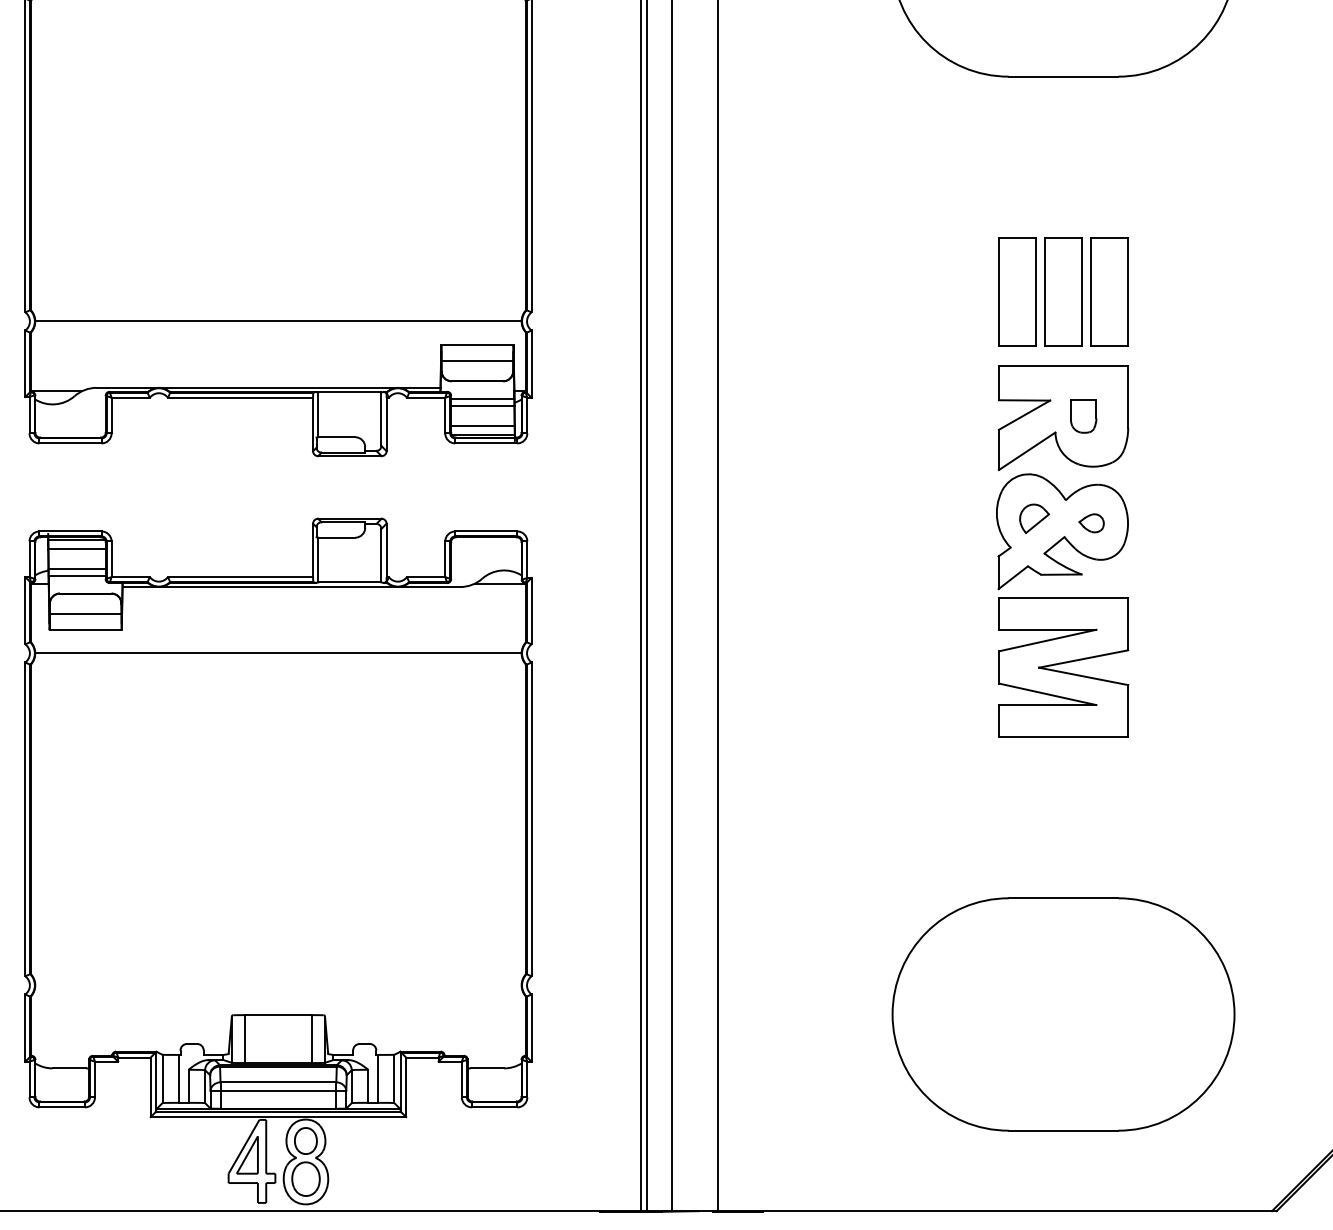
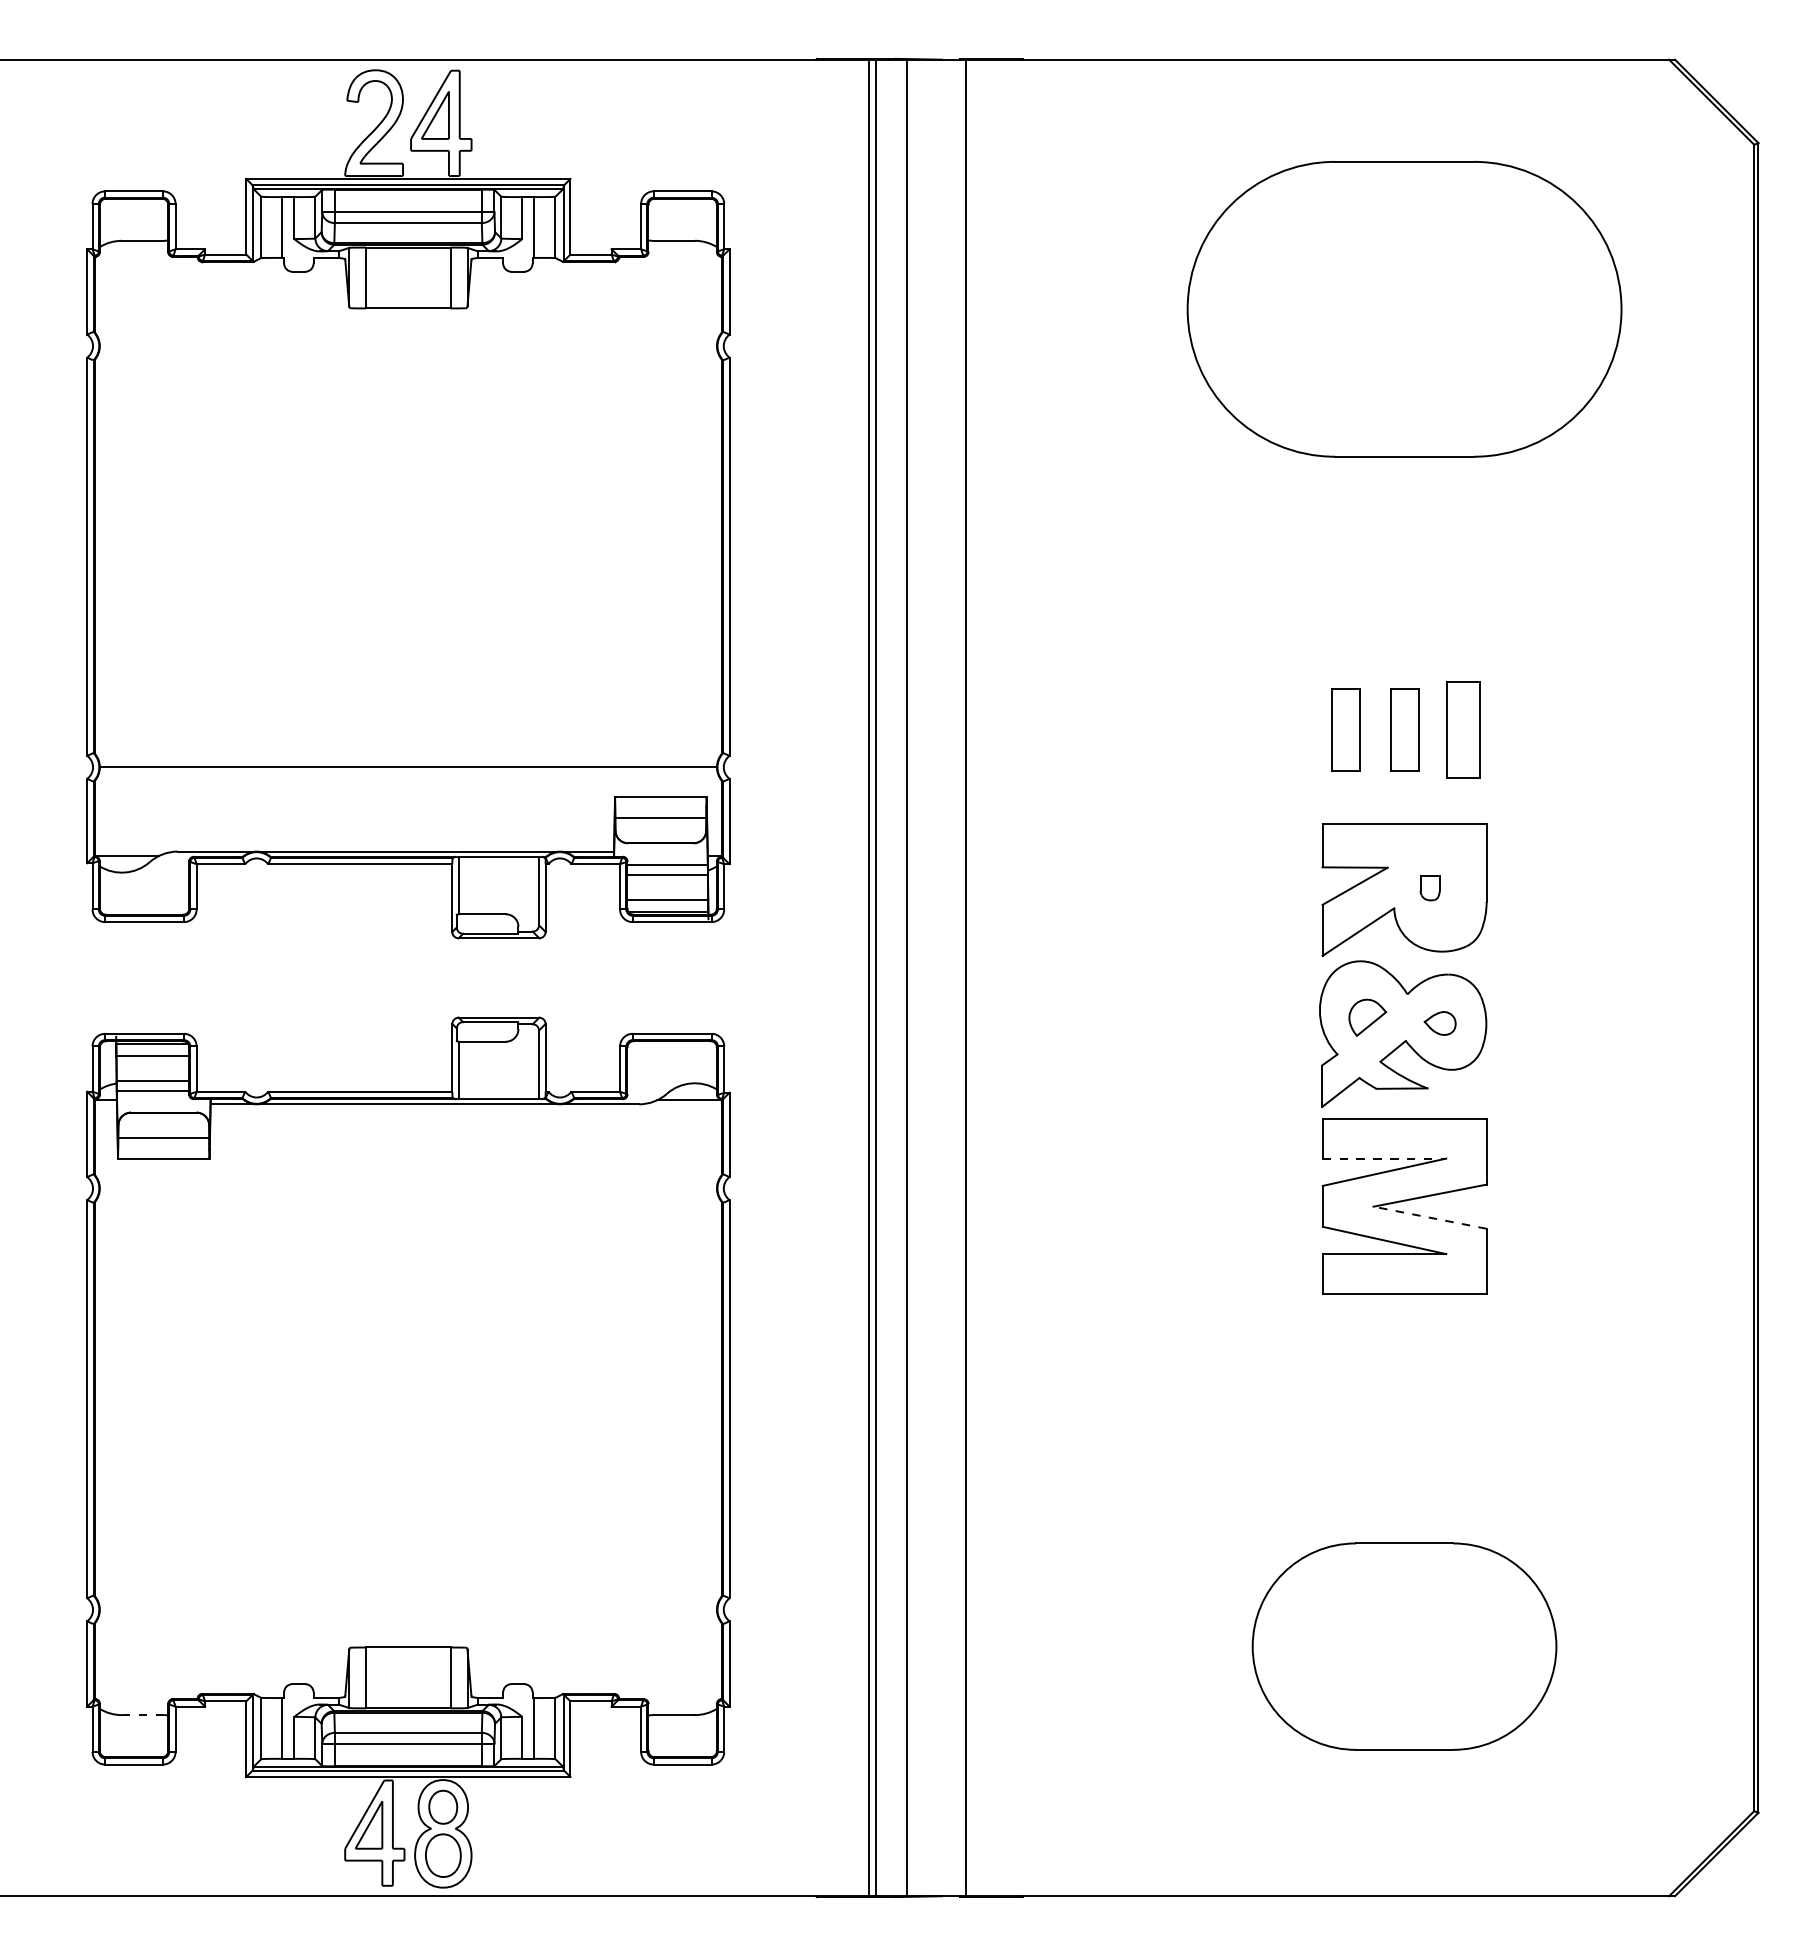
part: (1016, 291) -> (1345, 729), size x0.6
part: (1063, 291) -> (1404, 729), size x0.6
part: (1109, 291) -> (1463, 729), size x0.7
part: (1083, 416) -> (1430, 887), size x0.6
line: (1047, 629) -> (1384, 1158), solid -> dashed
line: (277, 653) -> (407, 1188), removed
line: (1083, 676) -> (1430, 1217), solid -> dashed
part: (1063, 1014) -> (1404, 1646), size x0.7
line: (68, 1068) -> (142, 1715), solid -> dashed

